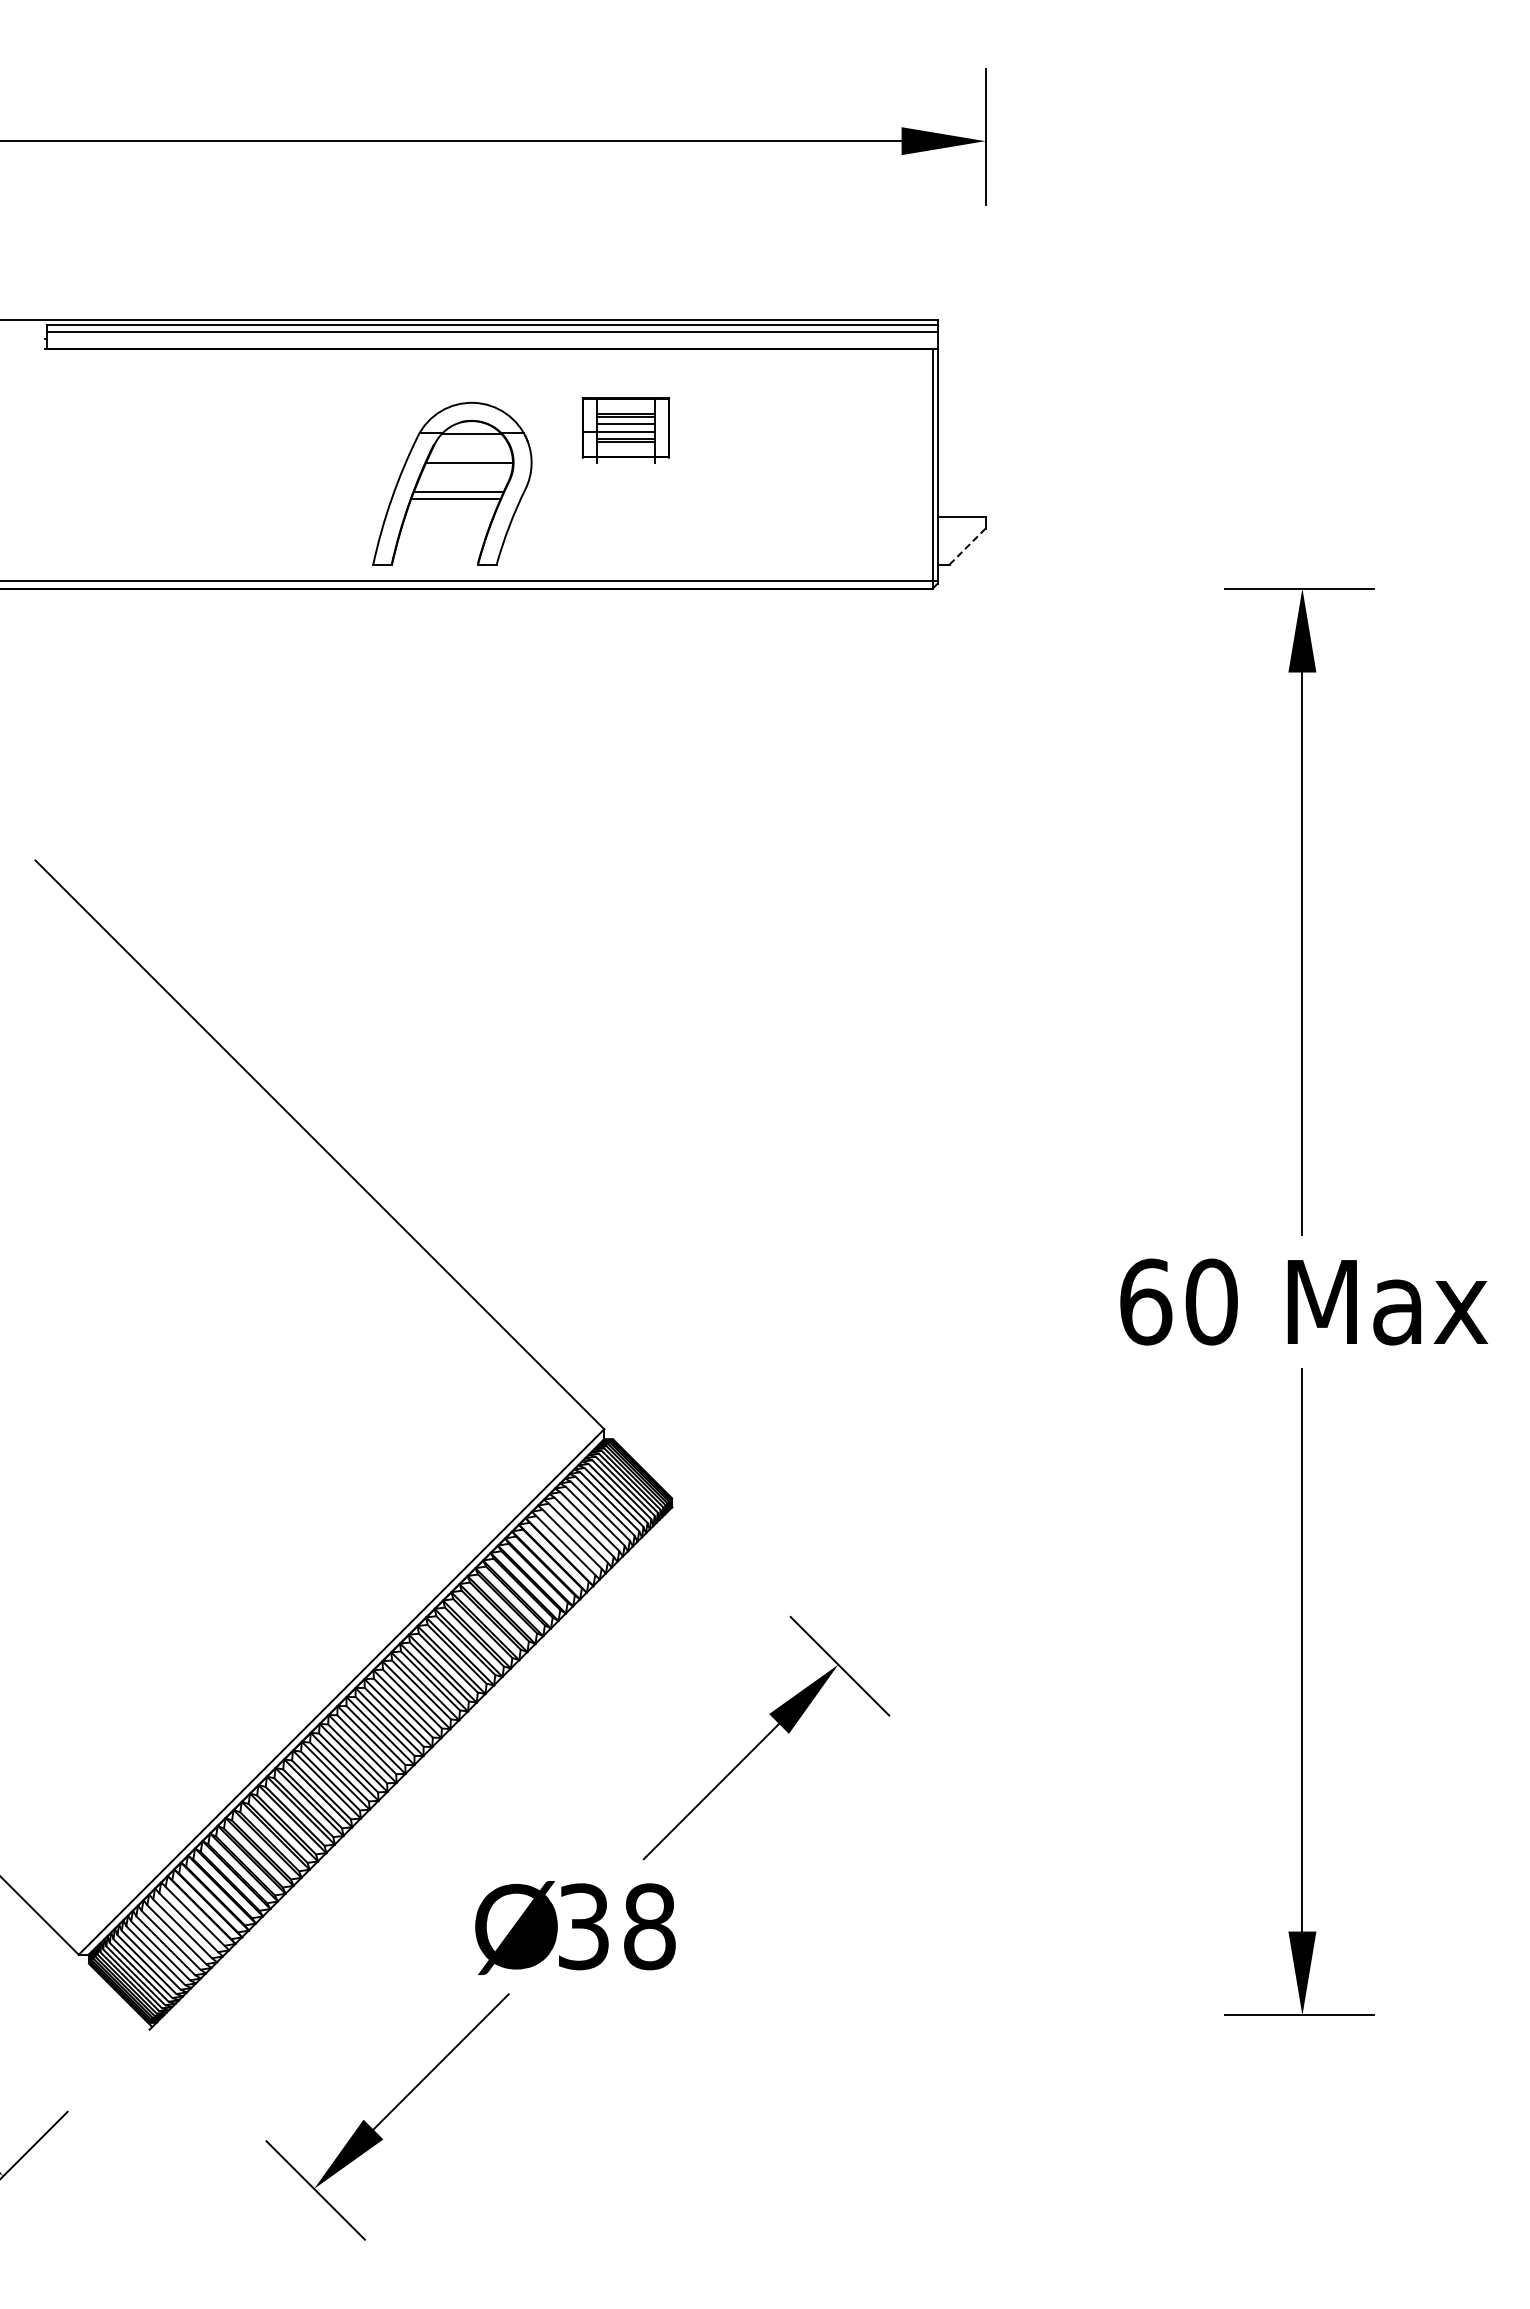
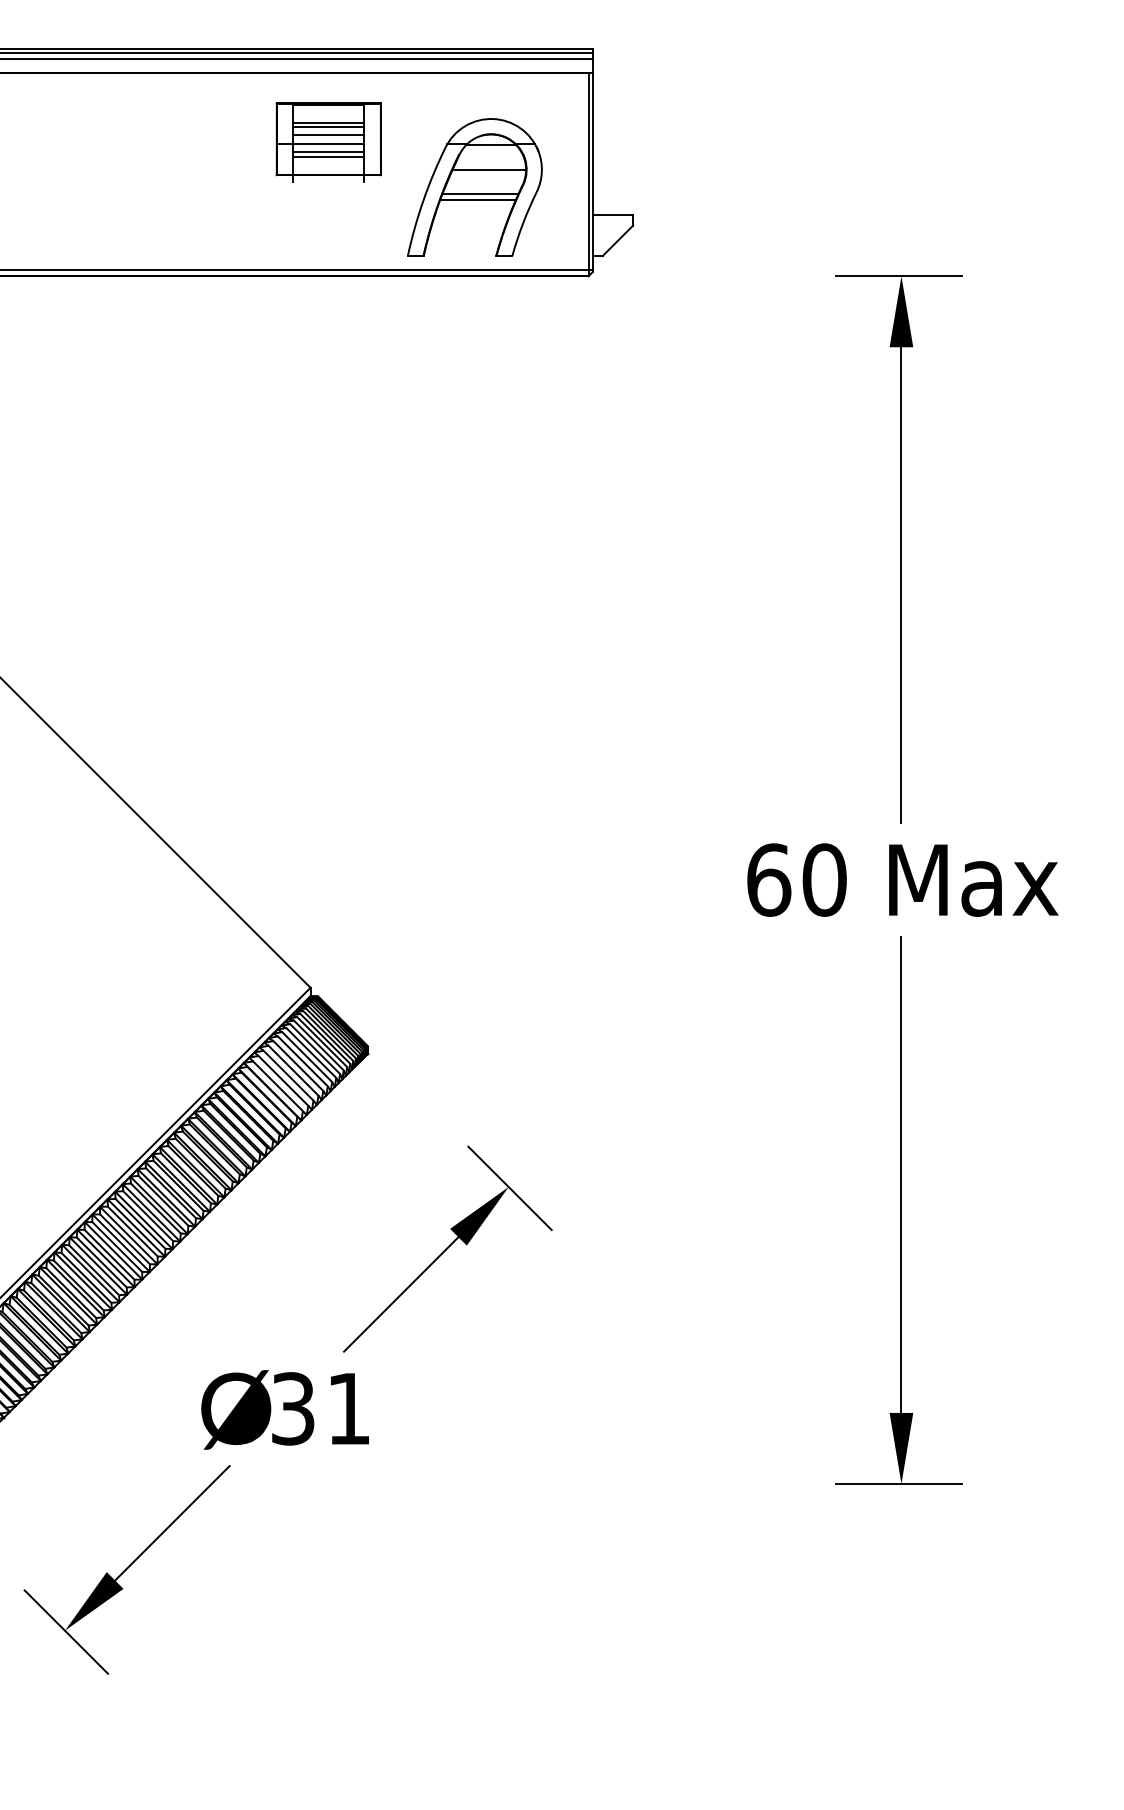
part: (625, 430) -> (328, 142), size x1.43
part: (452, 483) -> (474, 187), moved
line: (967, 546) -> (617, 240), dashed -> solid
text: (649, 1926) -> (348, 1408), 38 -> 31

